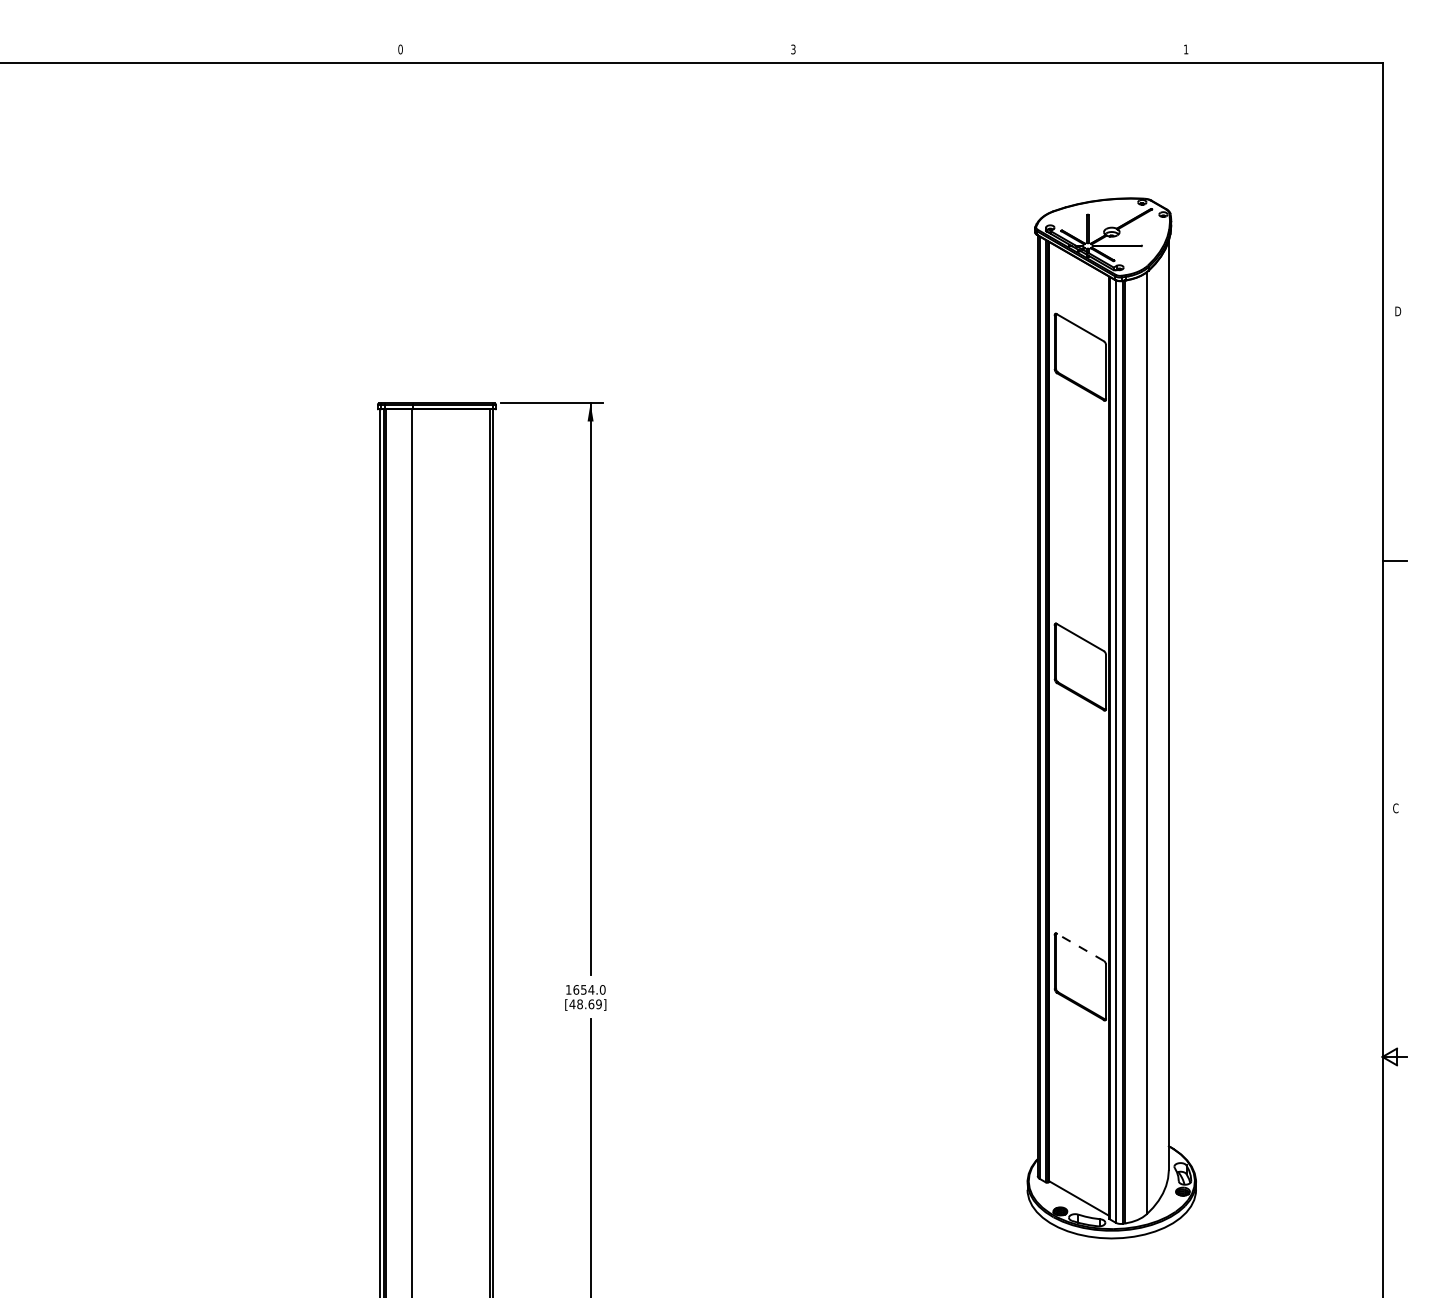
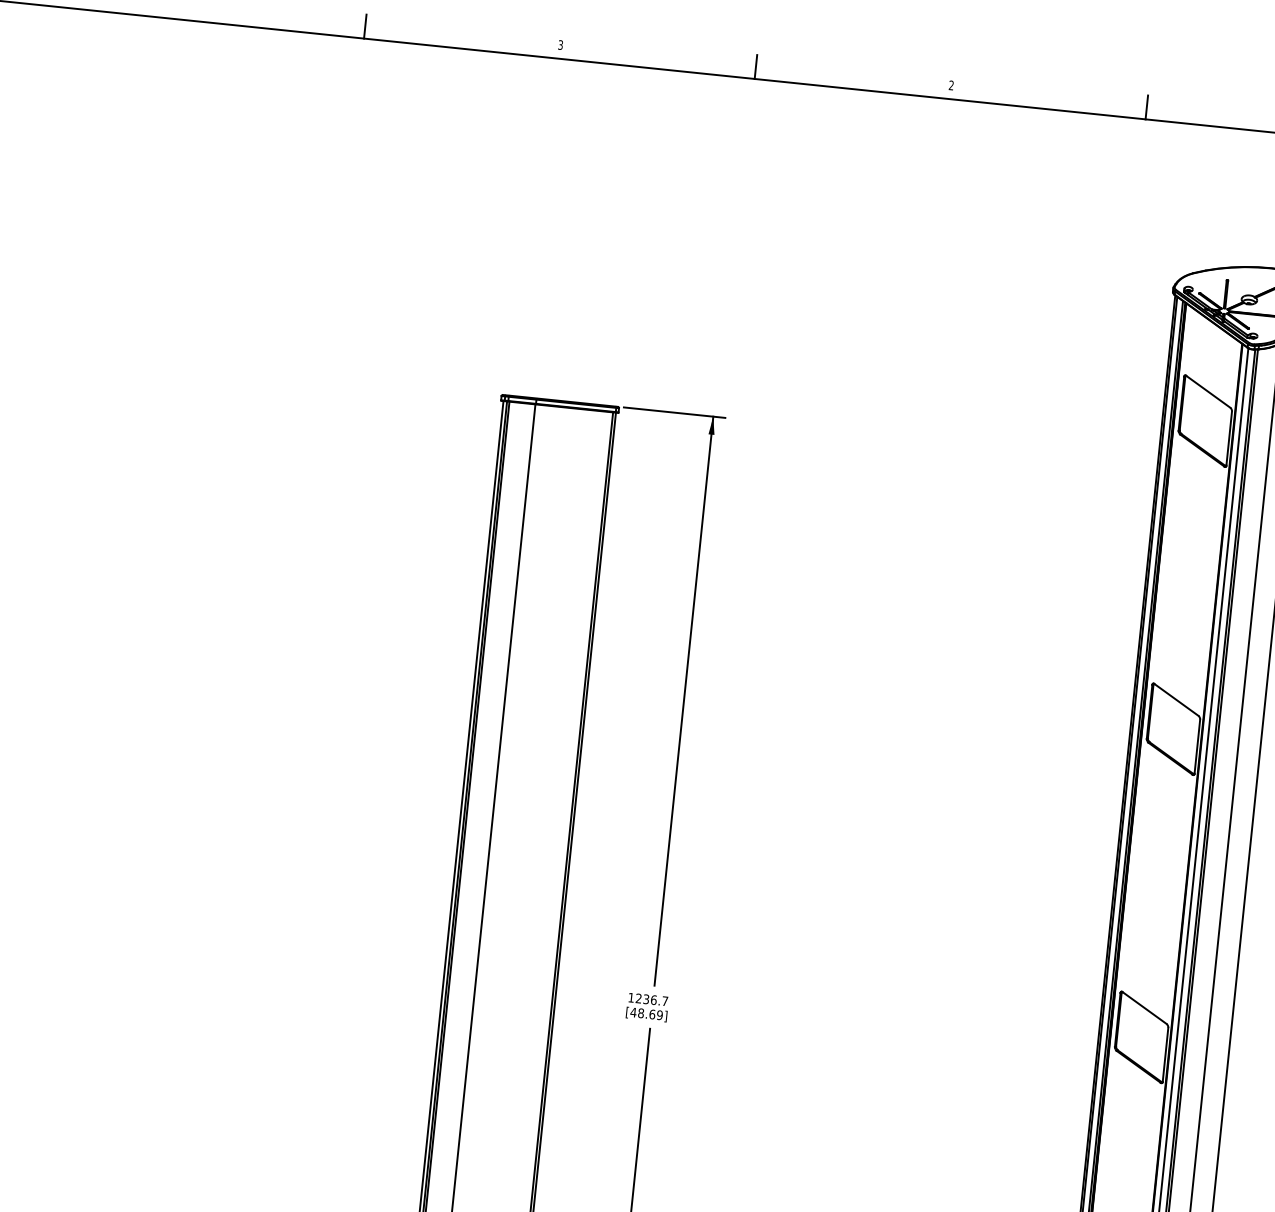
text: (400, 49) -> (560, 45), 0 -> 3
text: (793, 49) -> (951, 85), 3 -> 2
line: (204, 51) -> (365, 26), added
line: (597, 51) -> (756, 67), added
line: (990, 51) -> (1147, 107), added
line: (1080, 947) -> (1144, 1008), dashed -> solid
text: (589, 989) -> (652, 999), 1654.0 -> 1236.7

